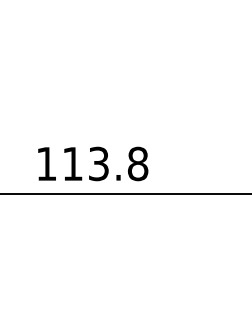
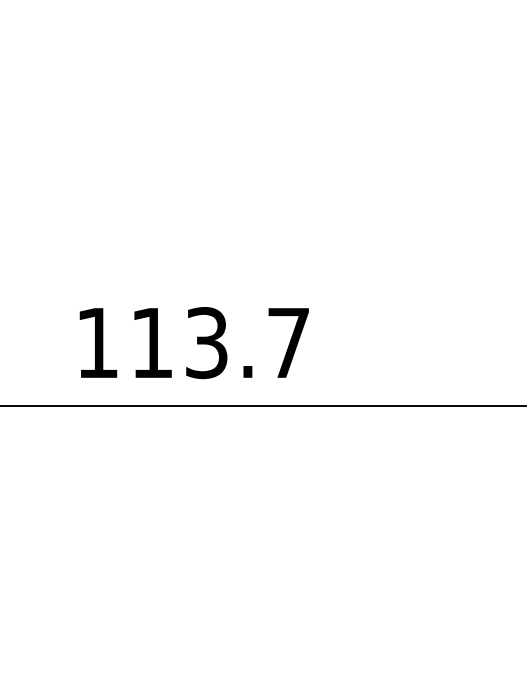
text: (137, 163) -> (287, 342), 113.8 -> 113.7

